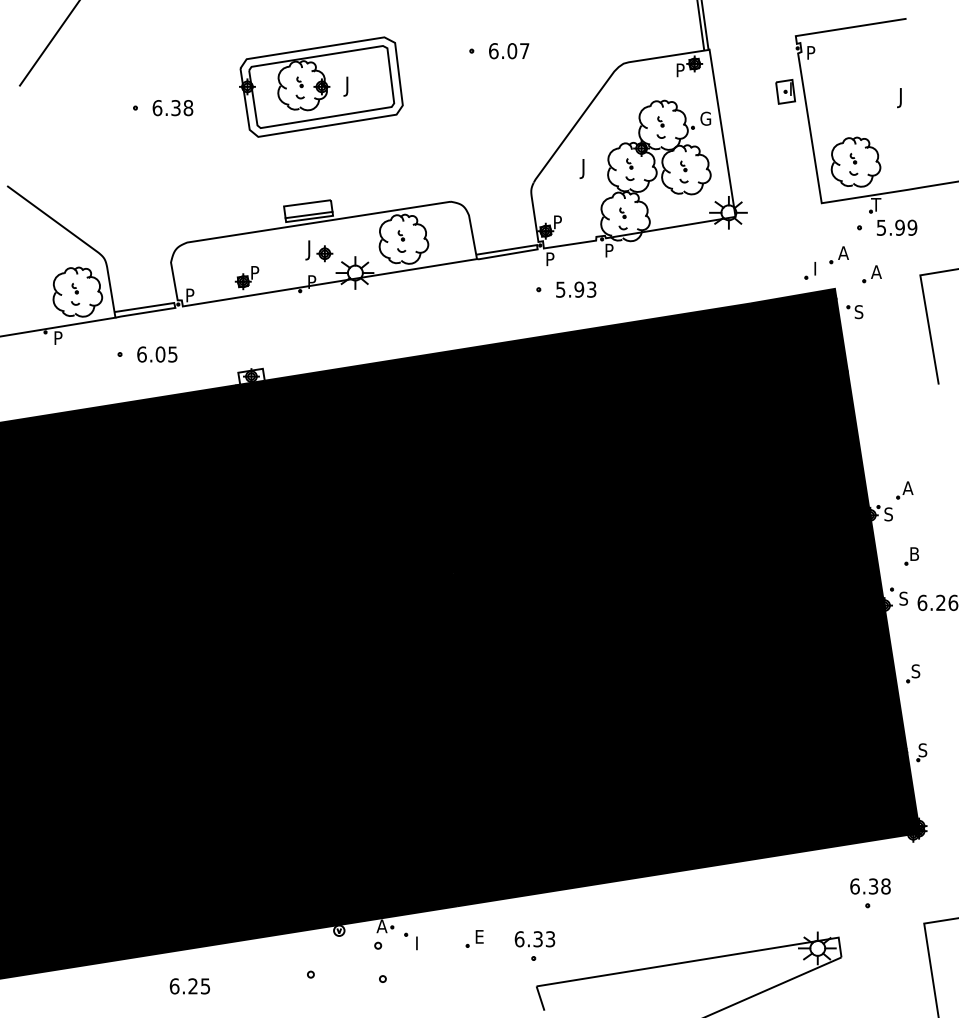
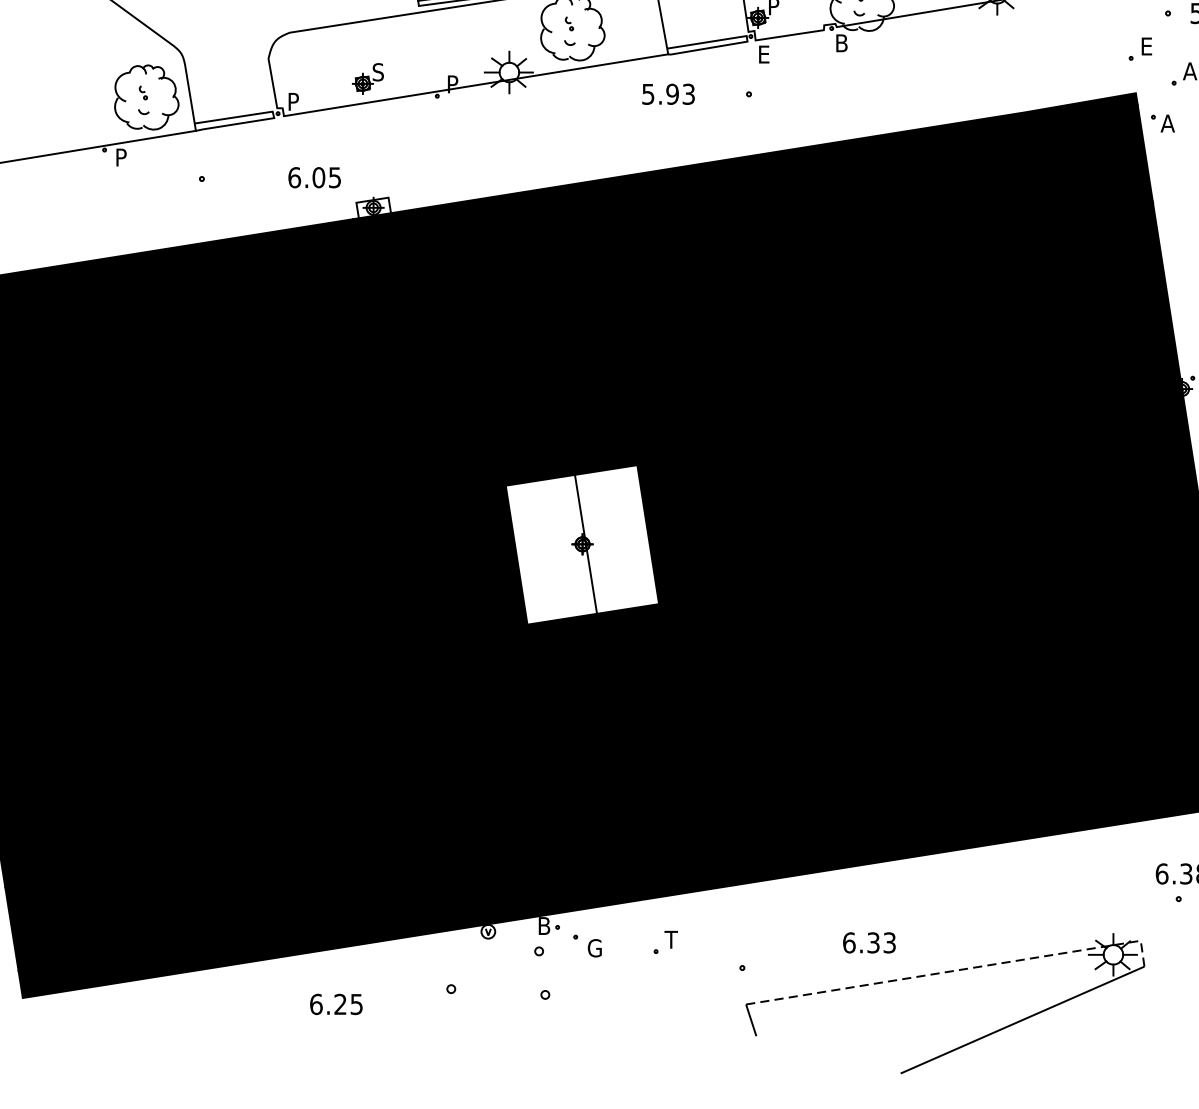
text: (610, 250) -> (842, 43), P -> B
part: (319, 251) -> (462, 44), removed
text: (843, 252) -> (1147, 45), A -> E
text: (551, 259) -> (765, 54), P -> E
part: (810, 270) -> (1103, 69), removed
text: (254, 272) -> (377, 71), P -> S
text: (576, 289) -> (668, 94), moved
text: (859, 312) -> (1167, 124), S -> A
text: (157, 354) -> (314, 177), moved
fill: (410, 634) -> (581, 544), removed
text: (381, 926) -> (543, 926), A -> B
text: (479, 936) -> (671, 939), E -> T
text: (534, 939) -> (868, 943), moved
text: (420, 943) -> (594, 948), I -> G
line: (697, 960) -> (956, 970), solid -> dashed
text: (189, 986) -> (335, 1004), moved

